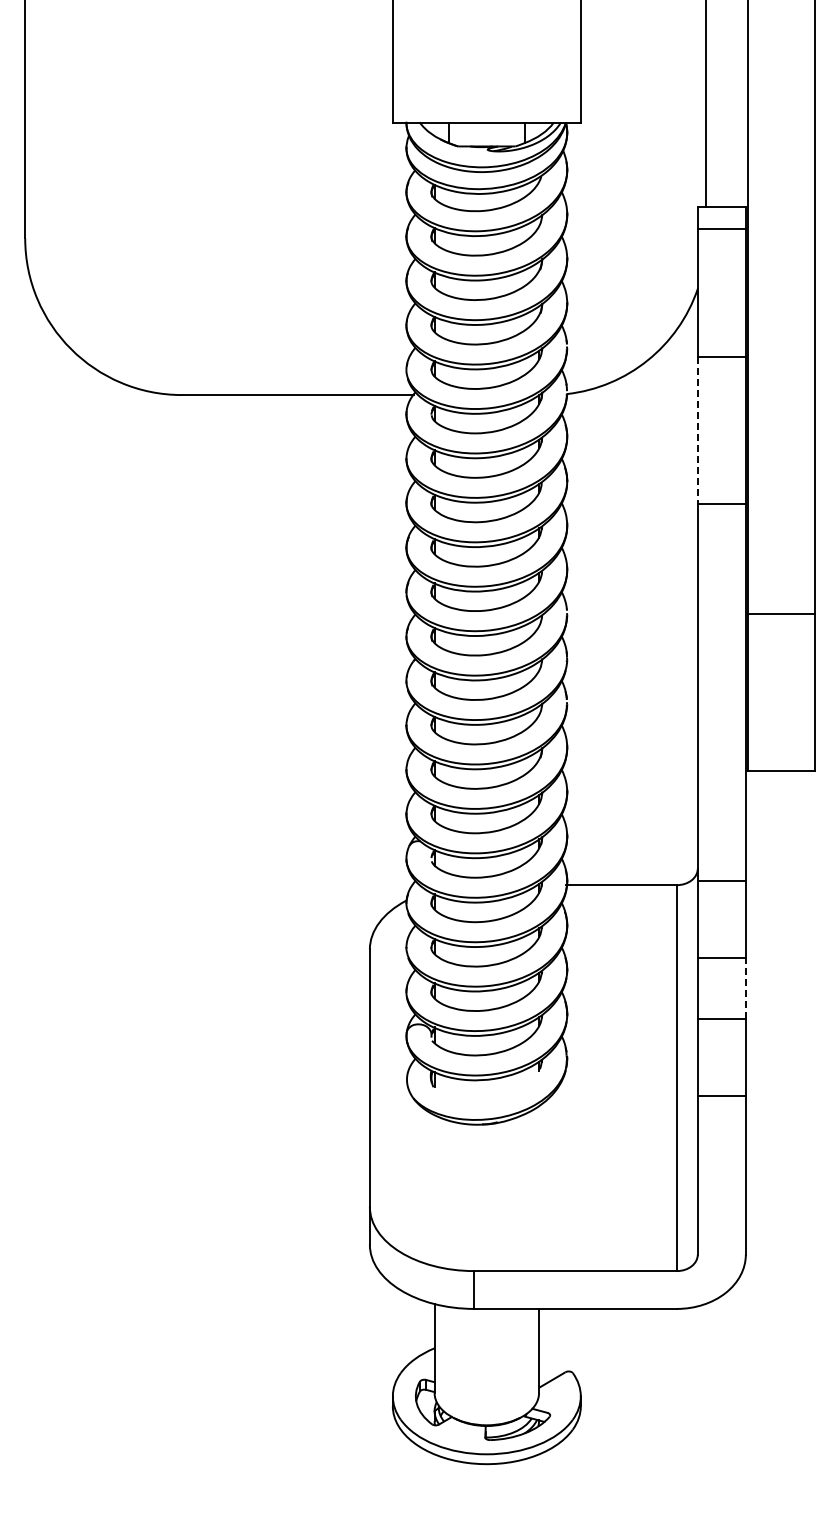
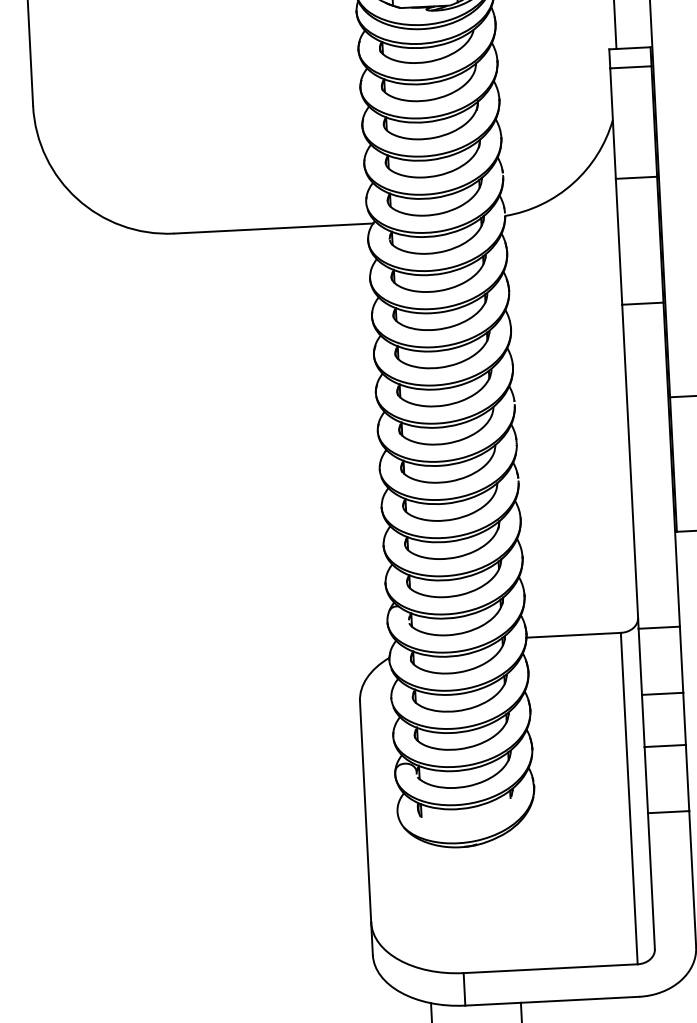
line: (697, 431) -> (618, 242), dashed -> solid
line: (745, 988) -> (684, 718), dashed -> solid

